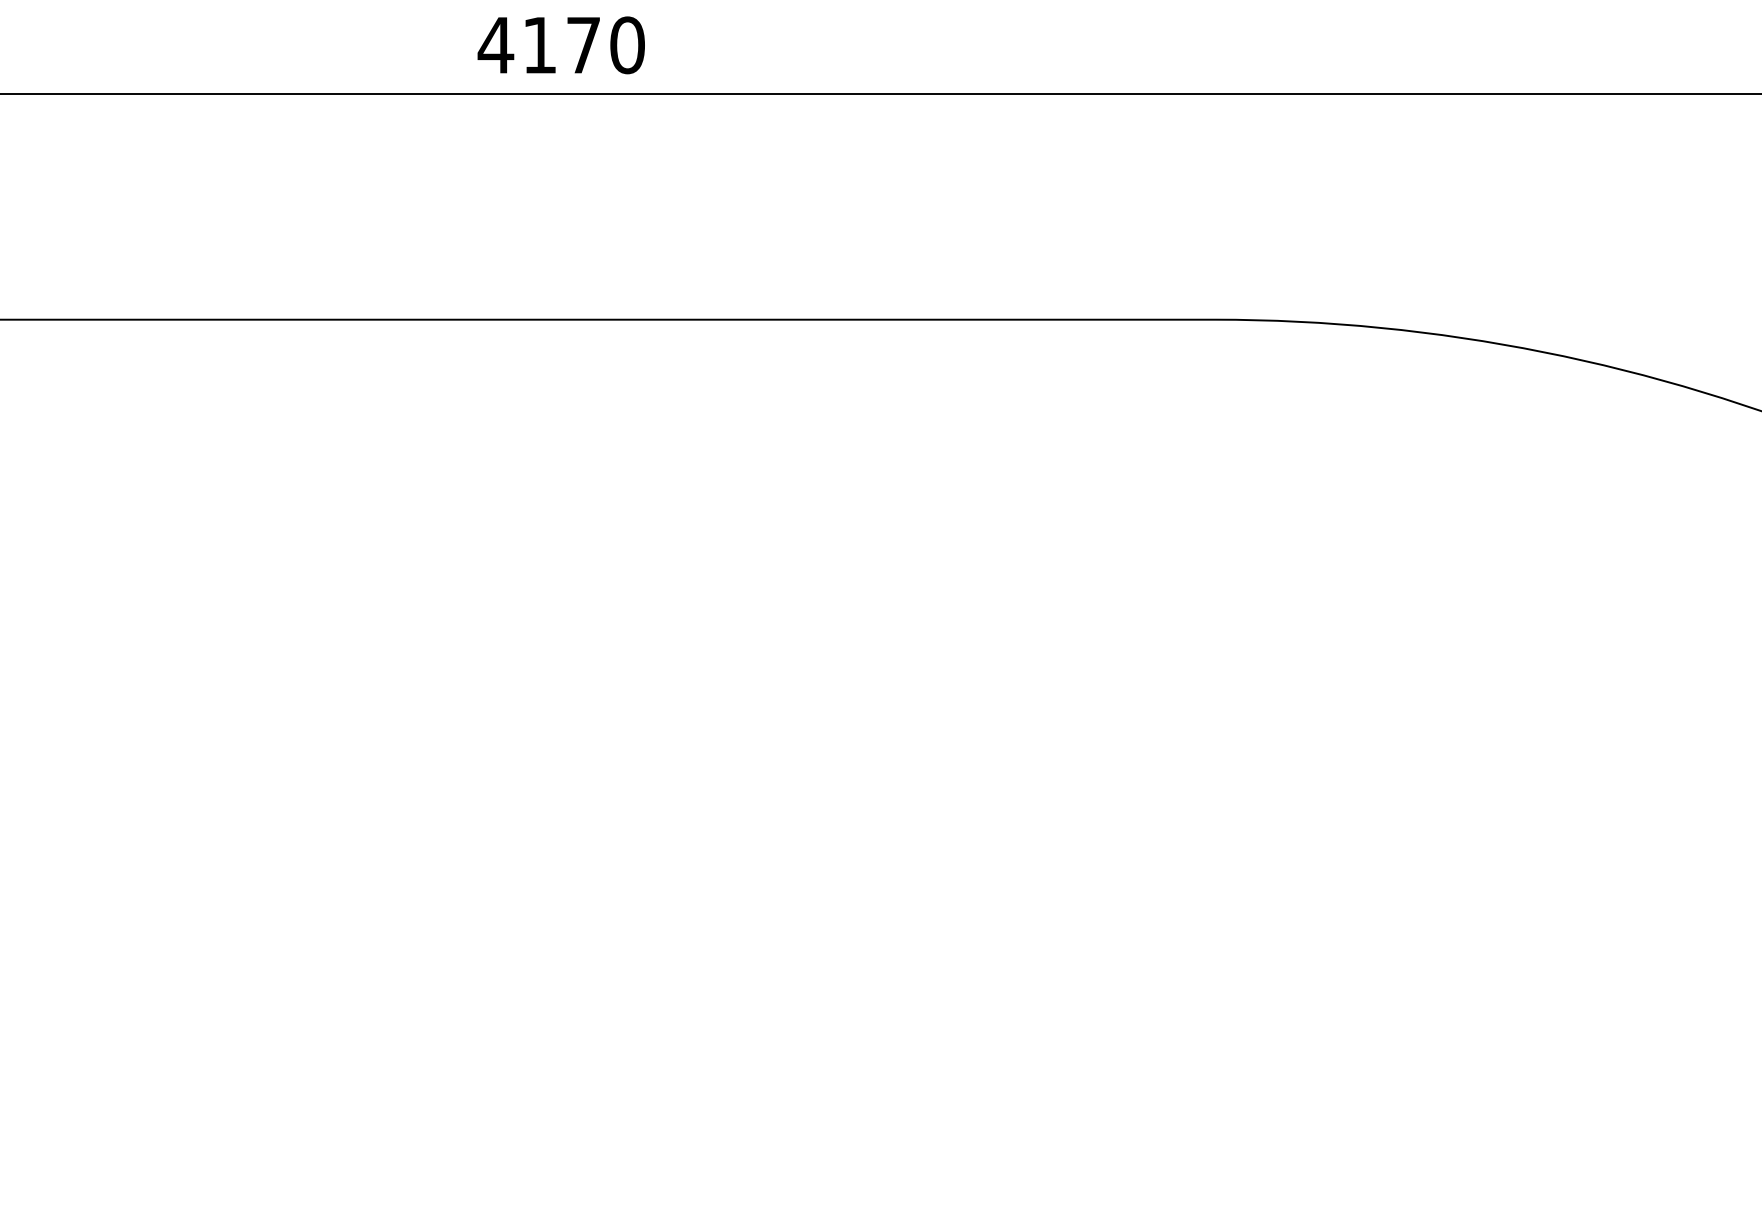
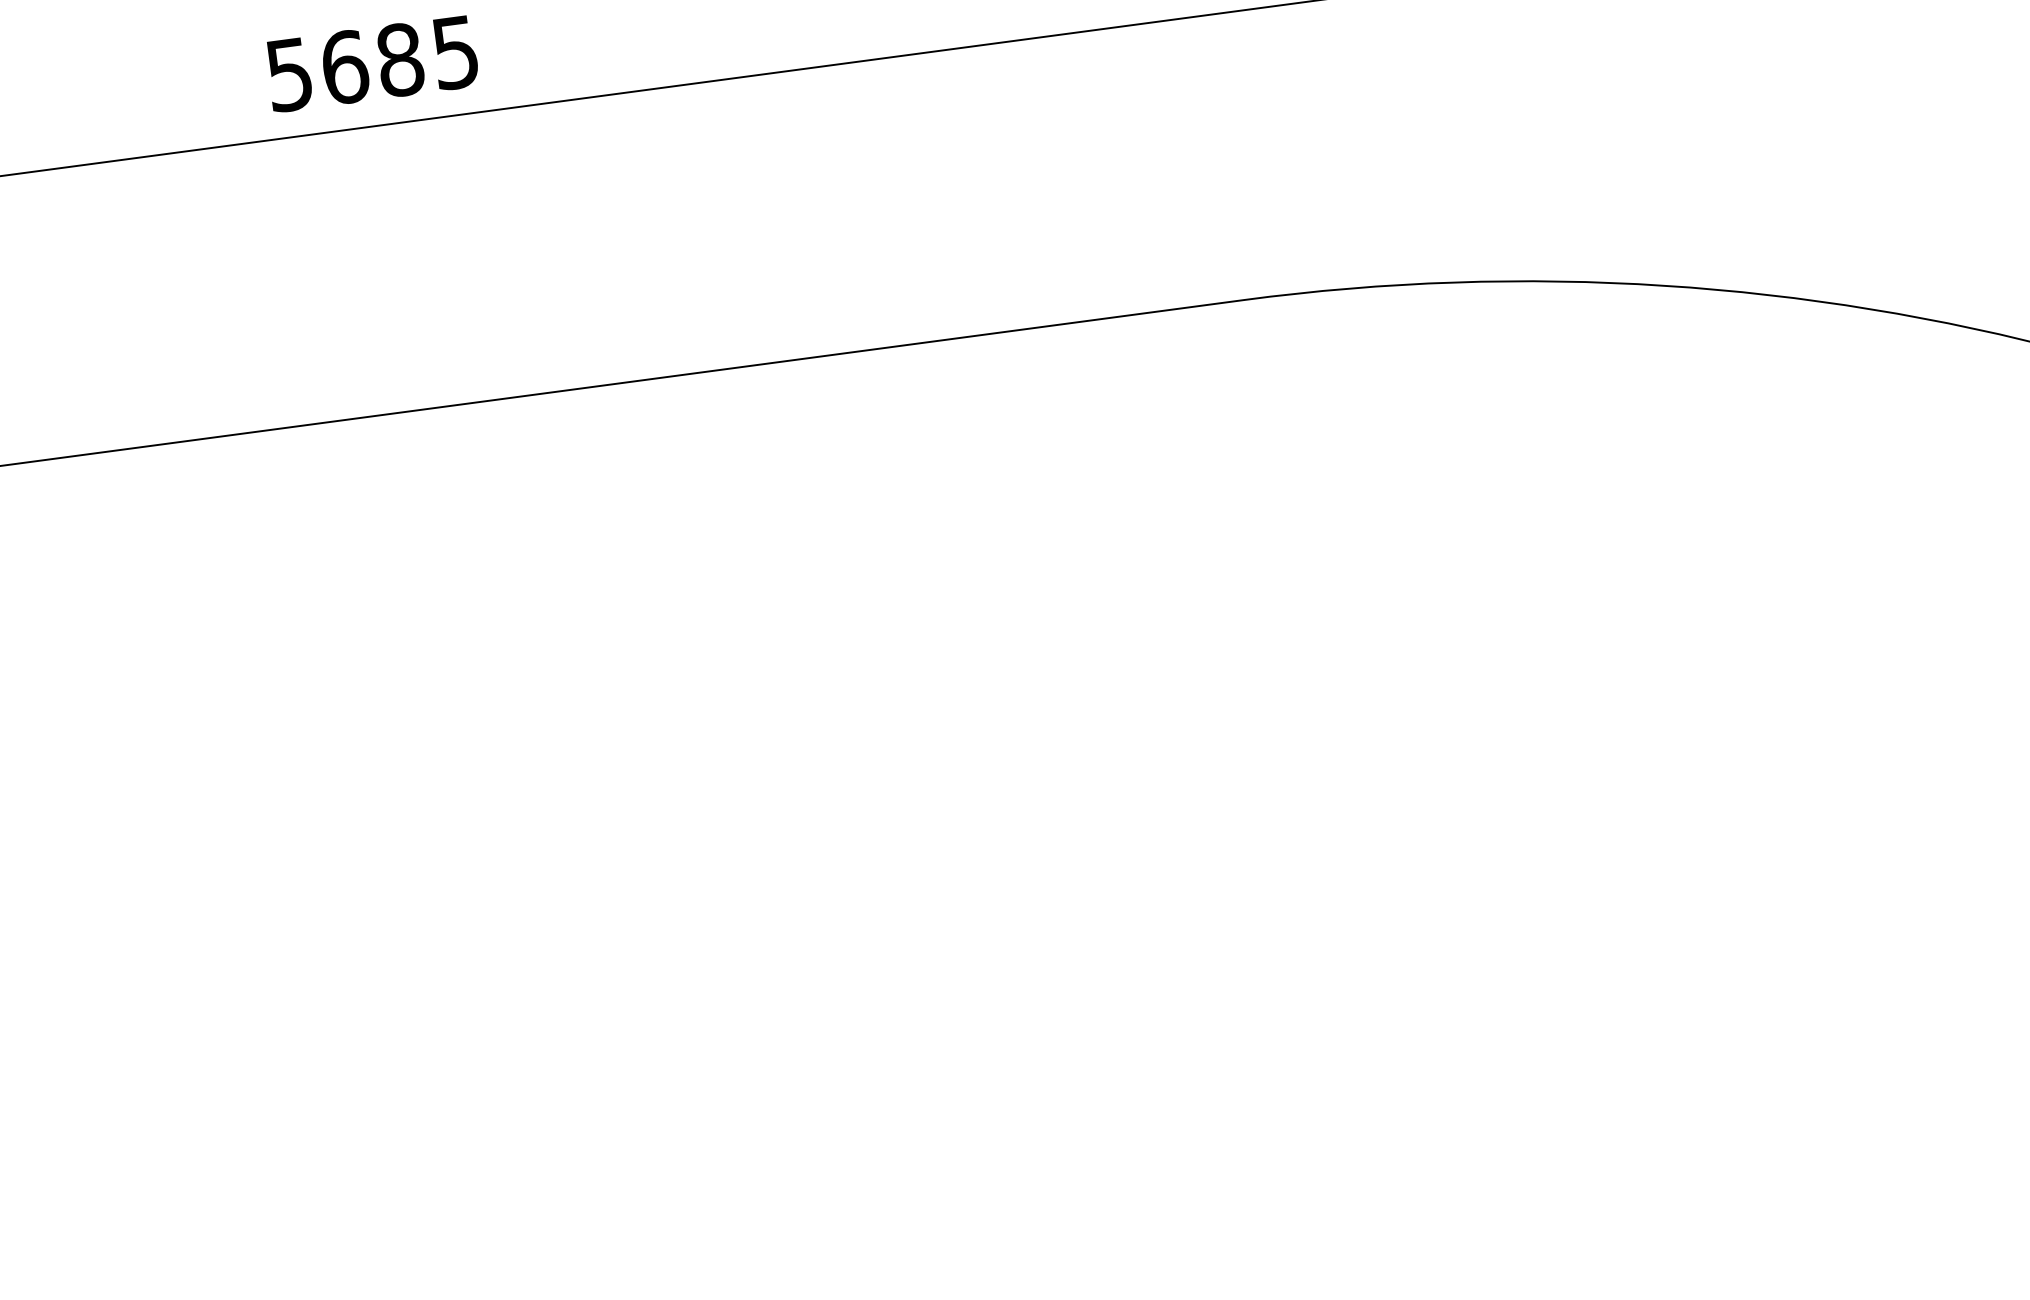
text: (560, 45) -> (371, 64), 4170 -> 5685

